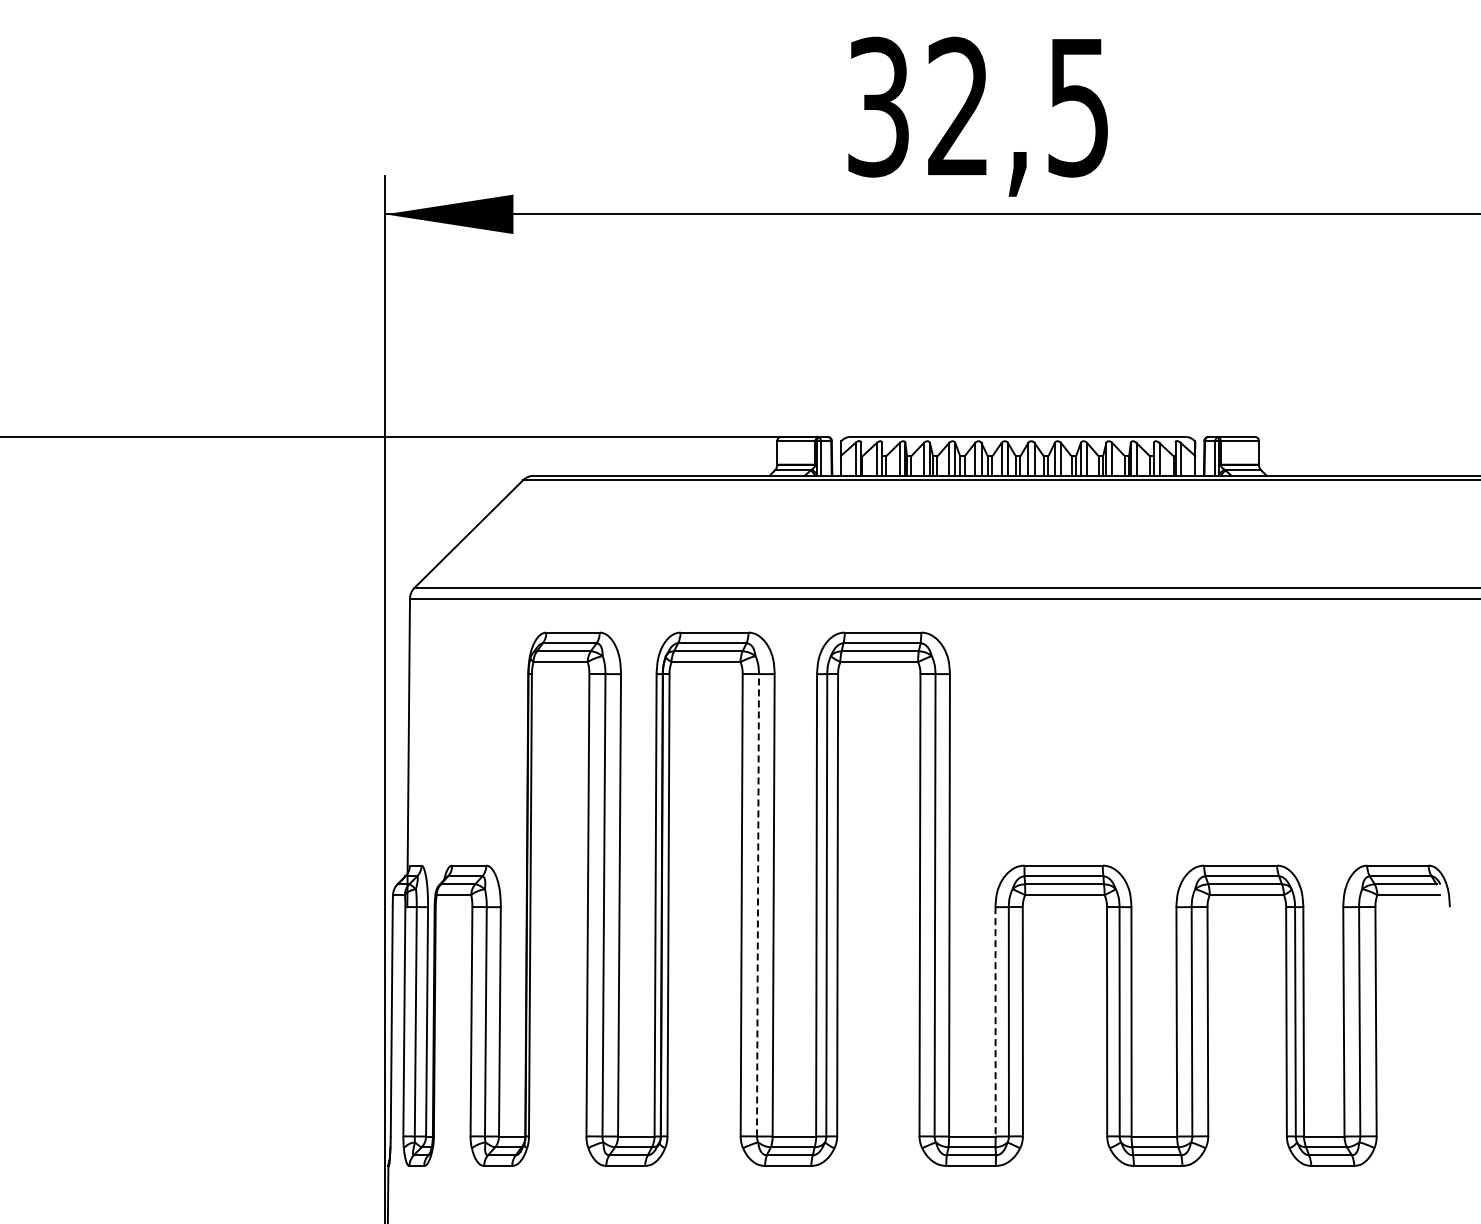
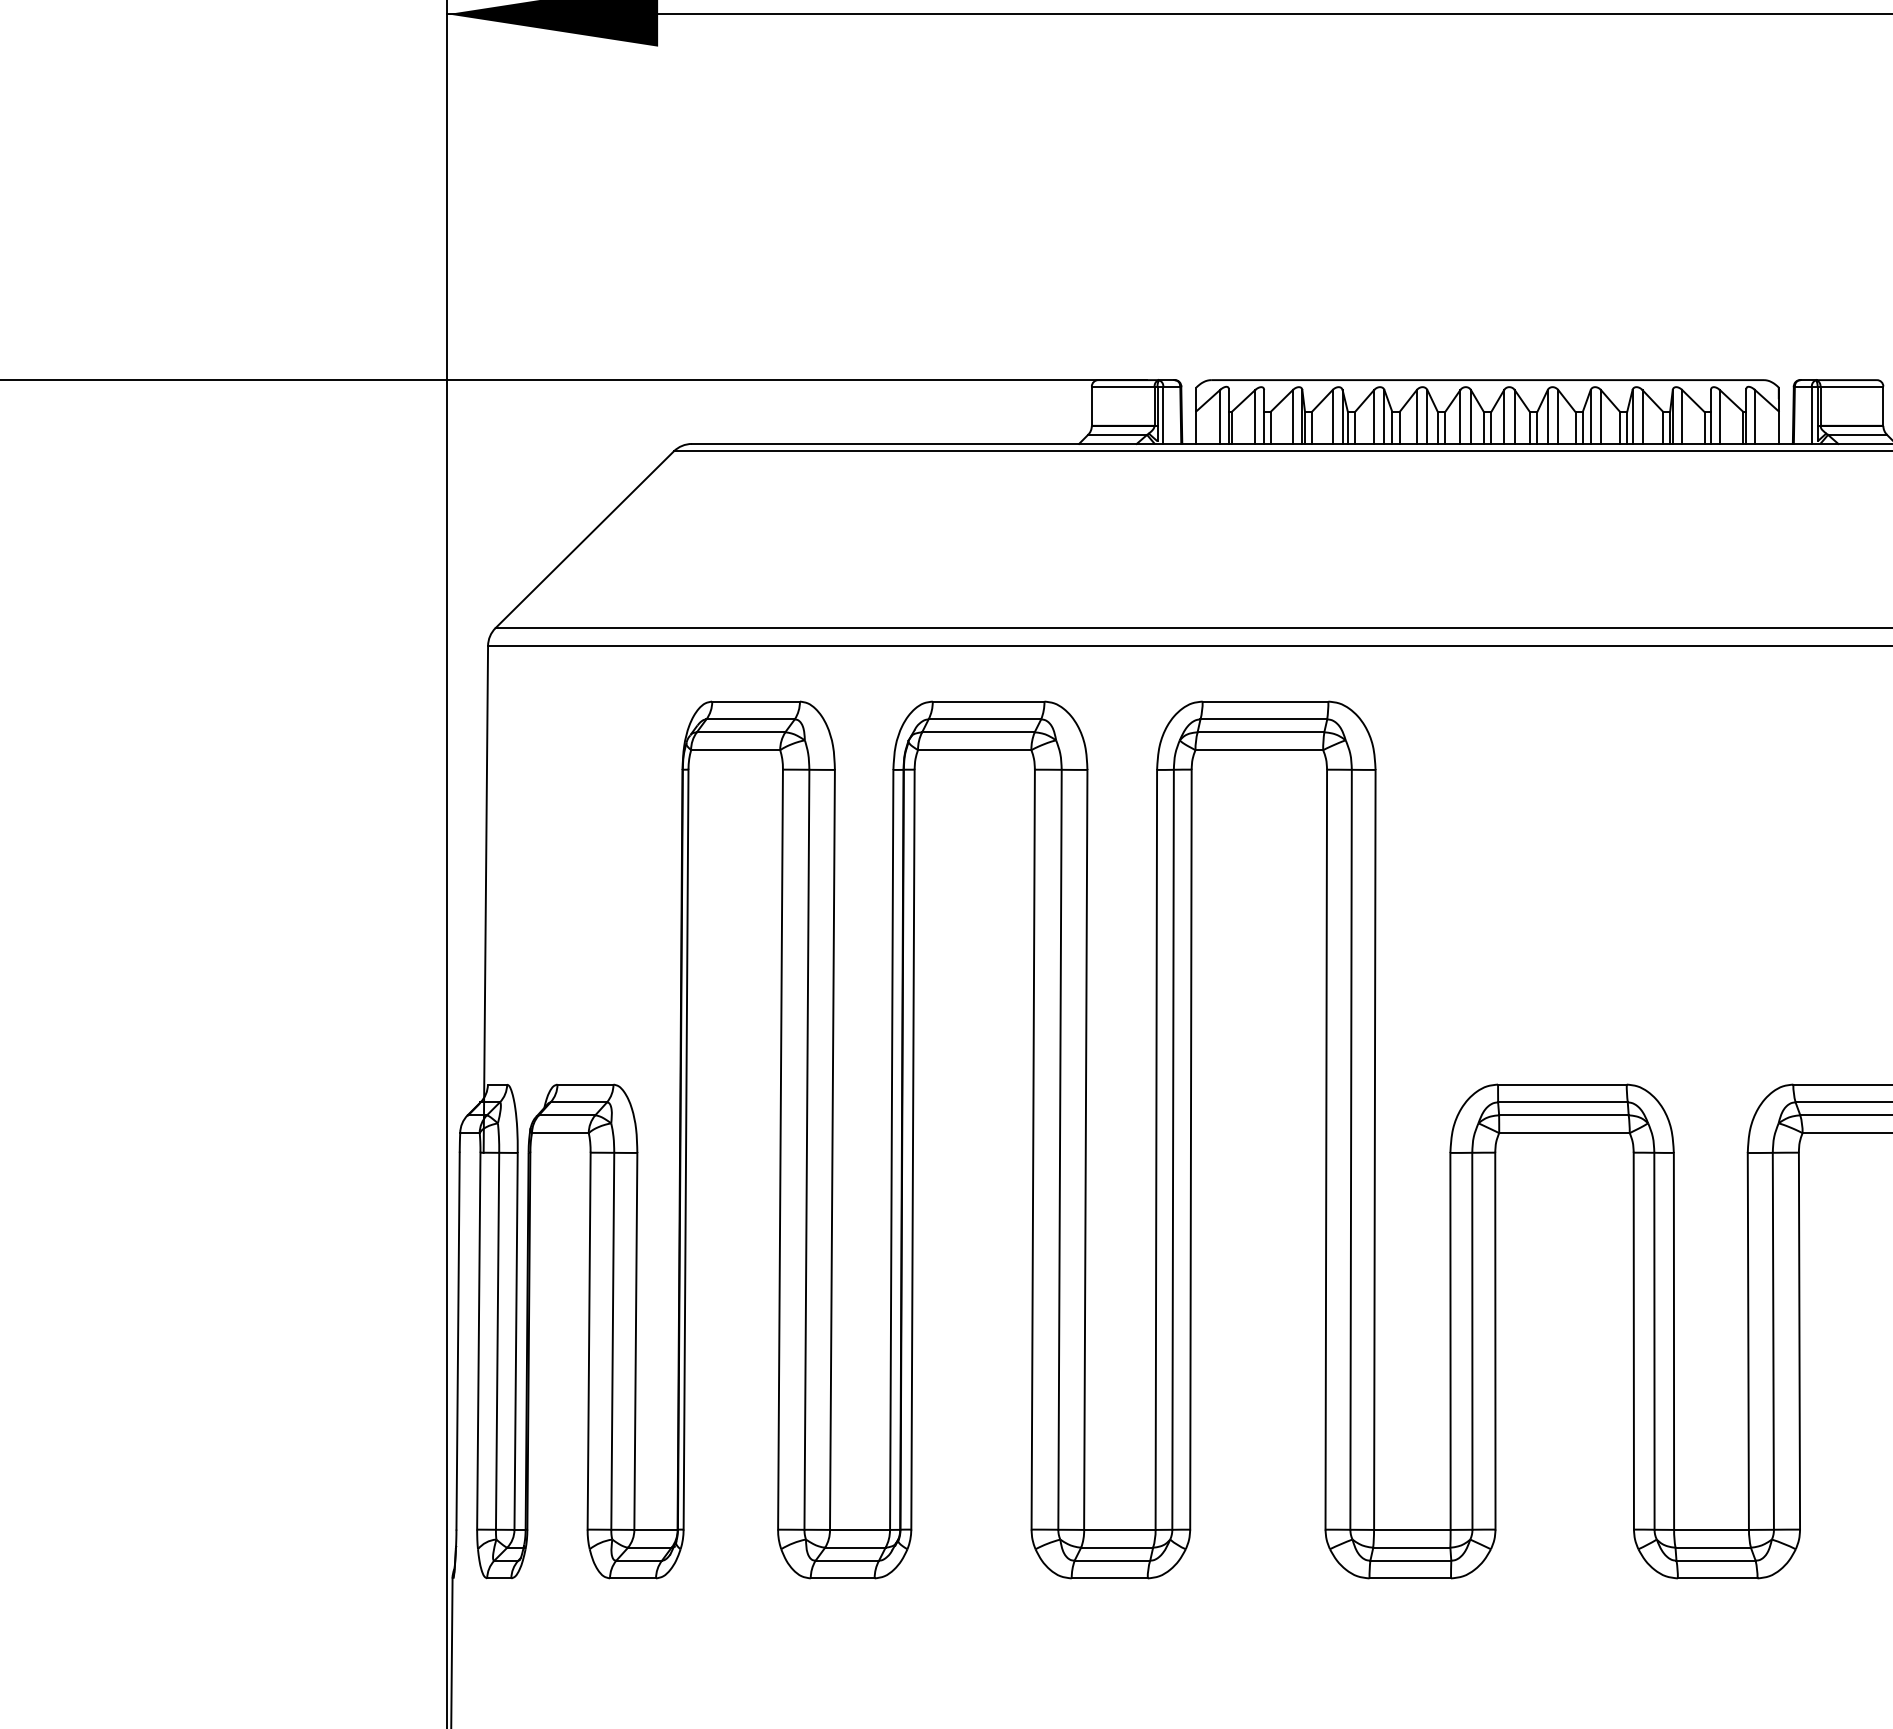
line: (757, 904) -> (1059, 1148), dashed -> solid
line: (995, 1021) -> (1450, 1340), dashed -> solid

